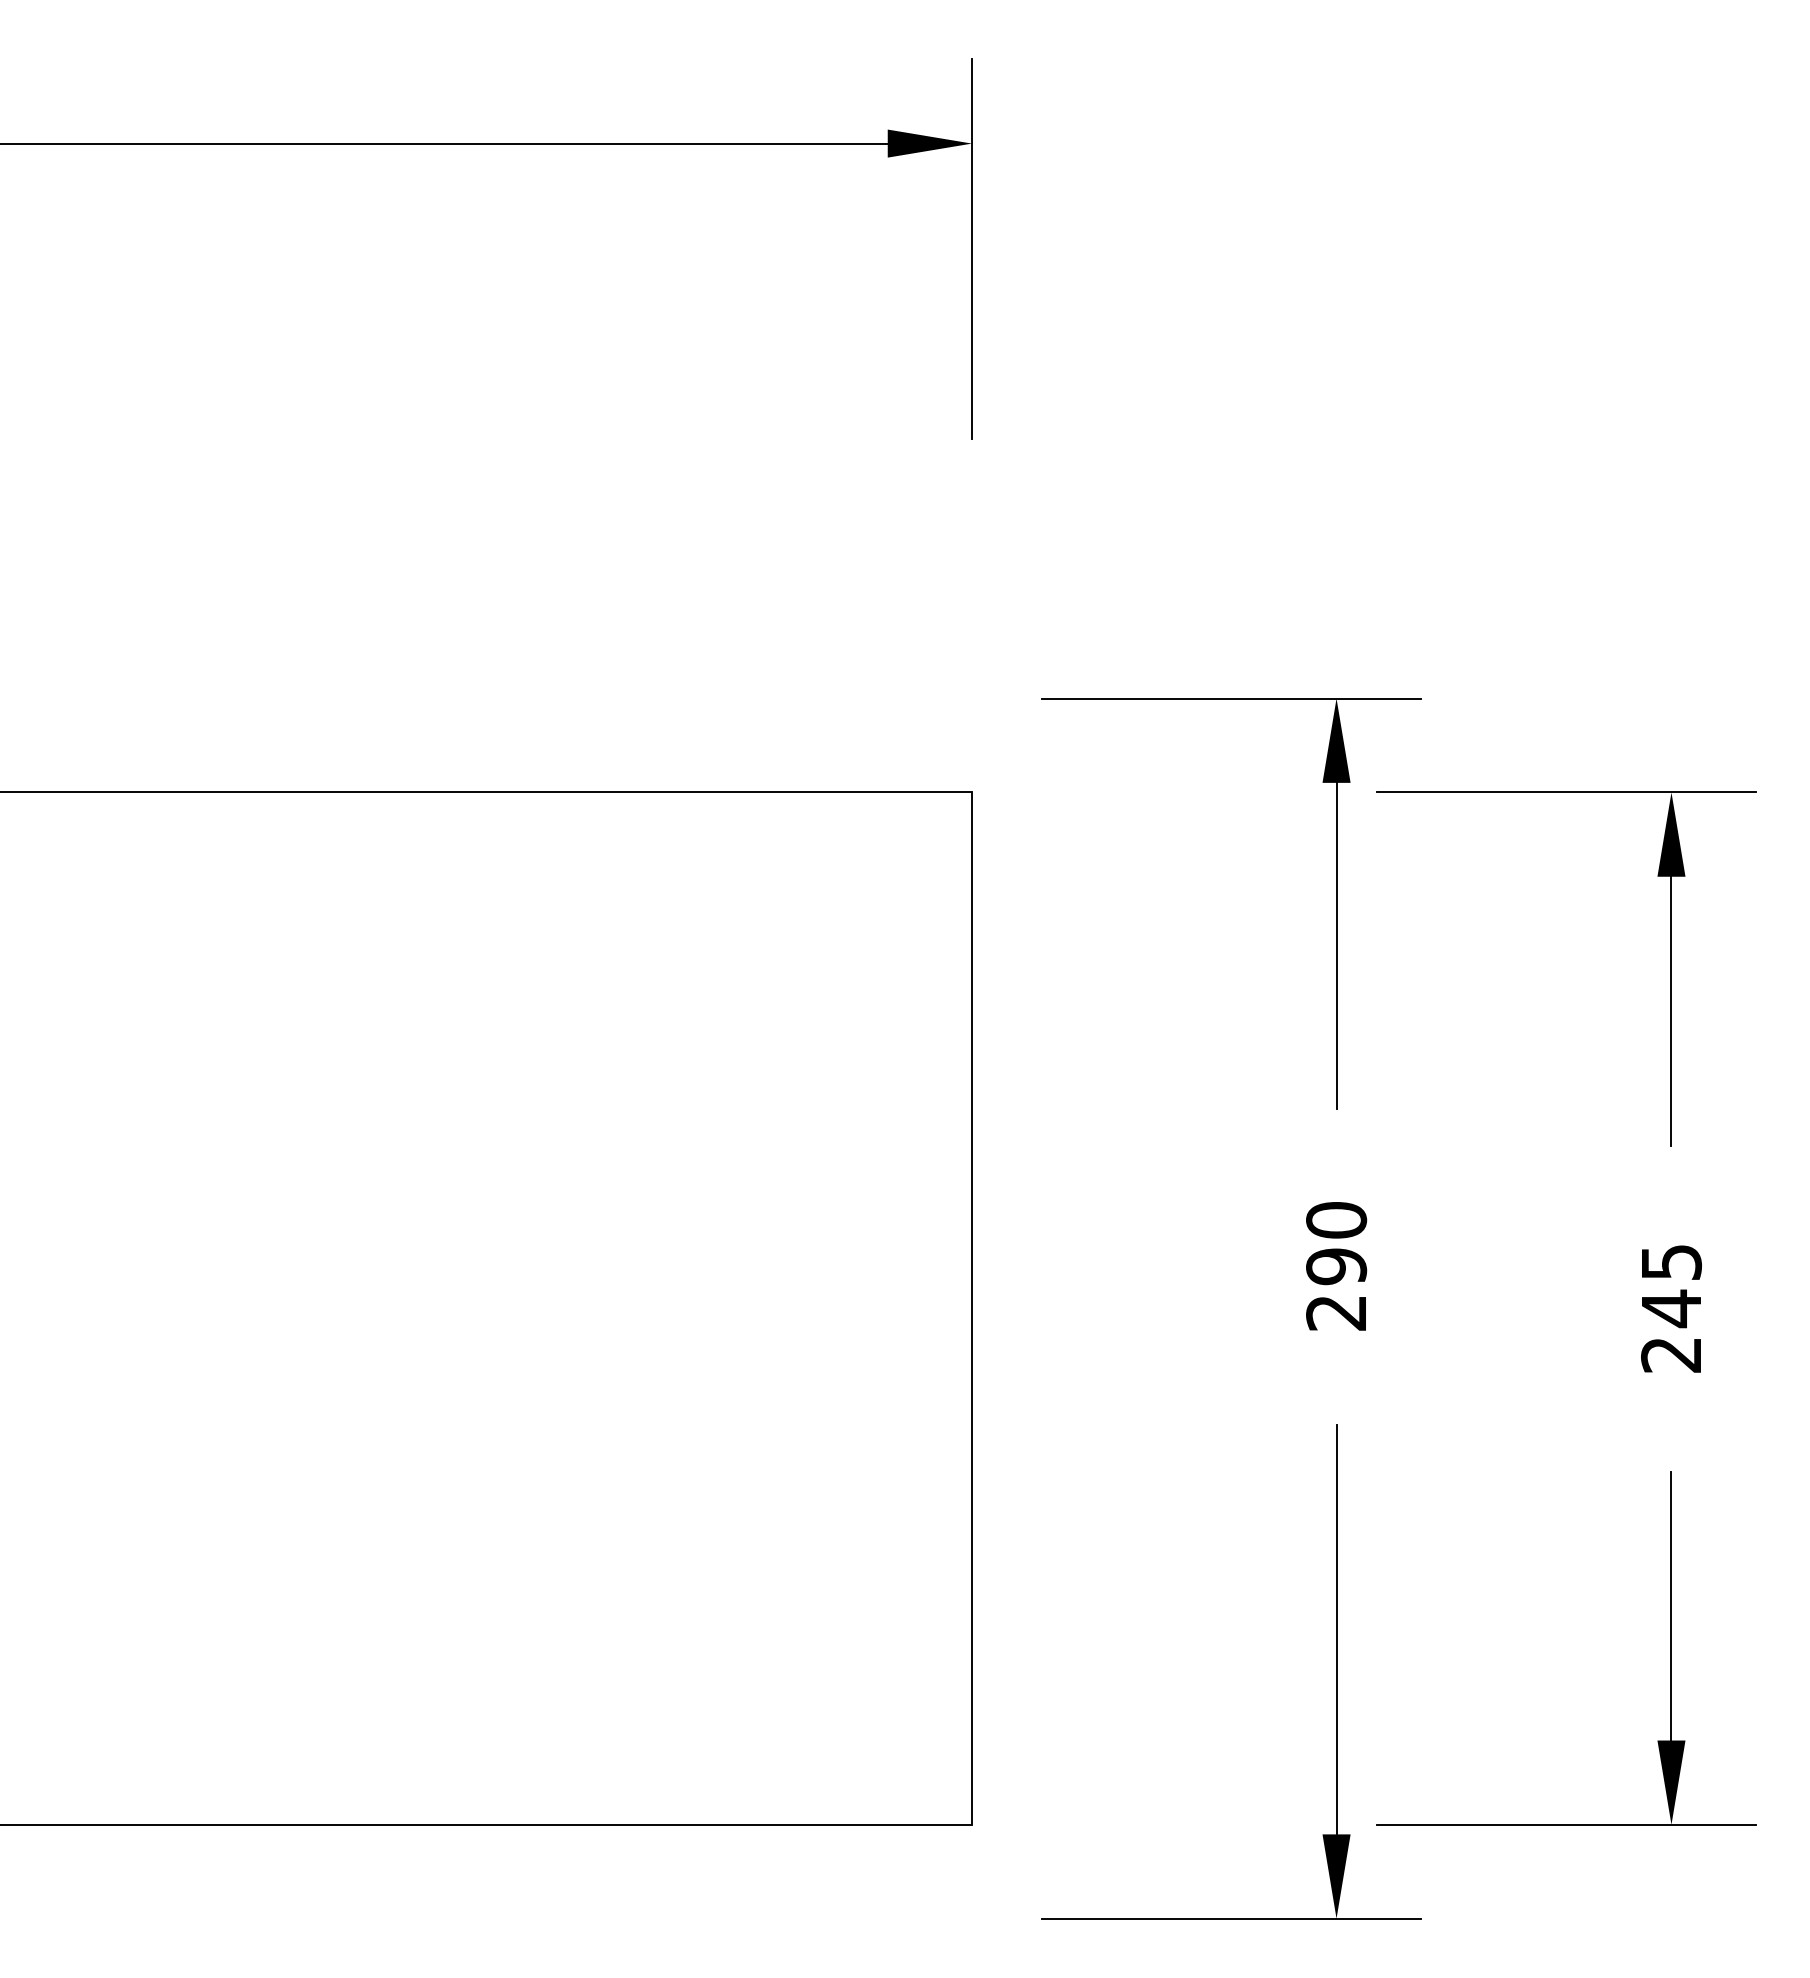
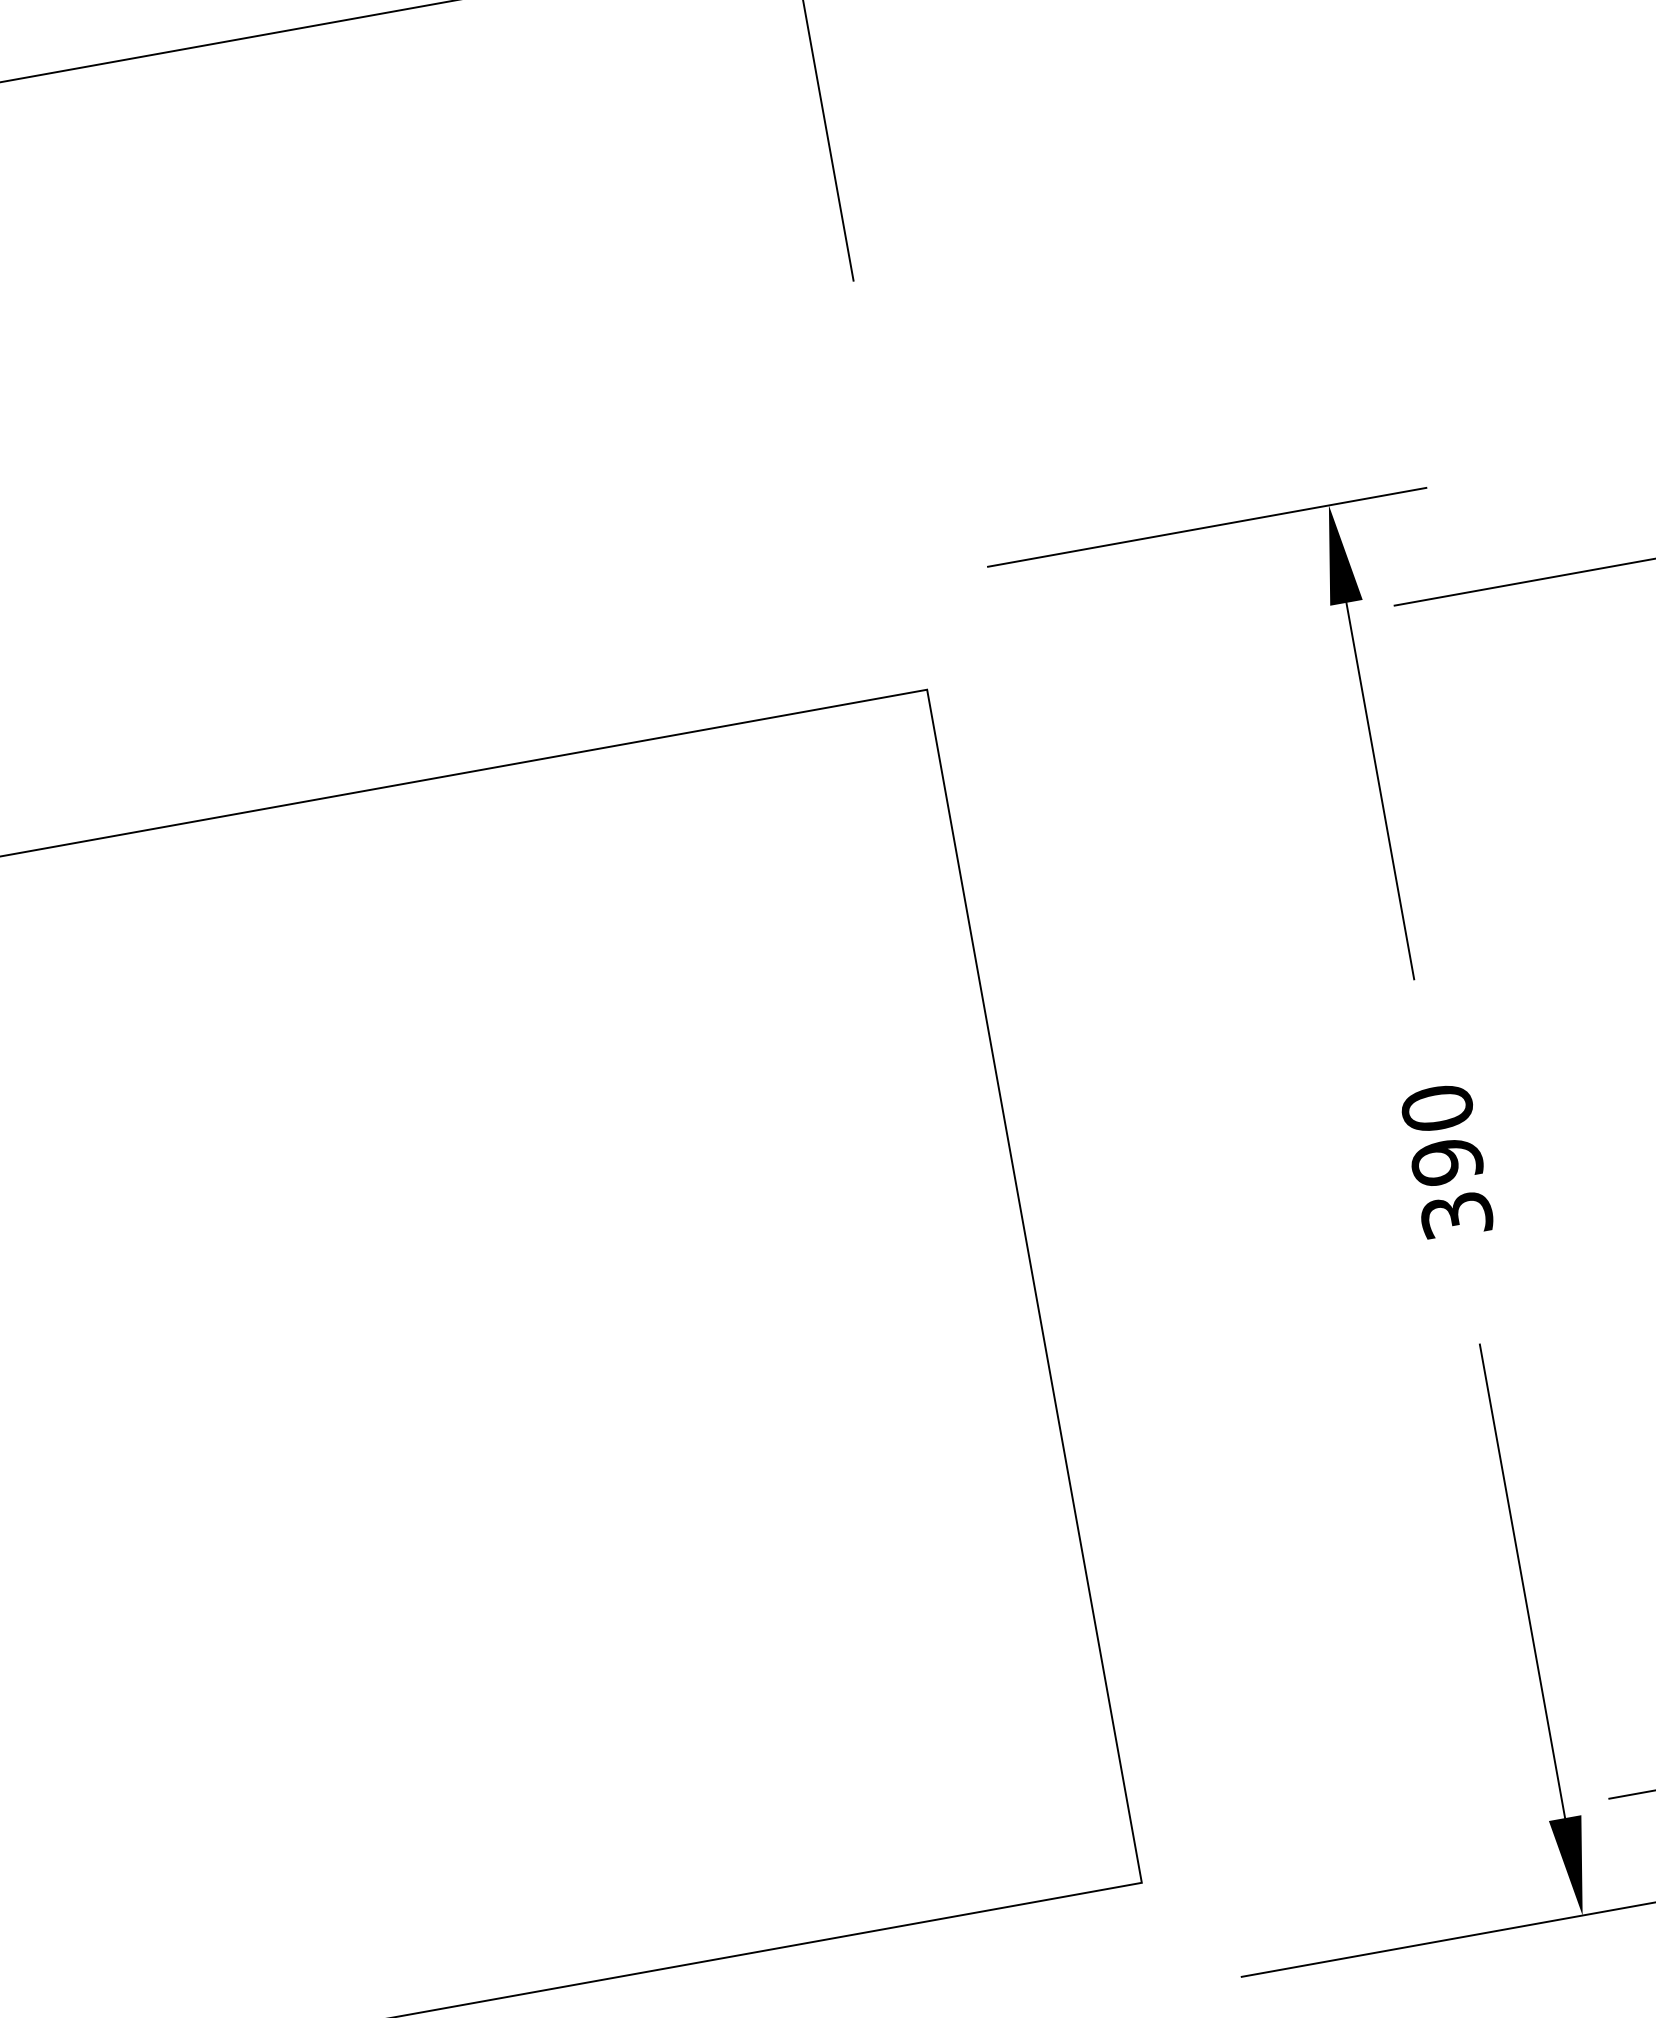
text: (1336, 1312) -> (1456, 1214), 290 -> 390

